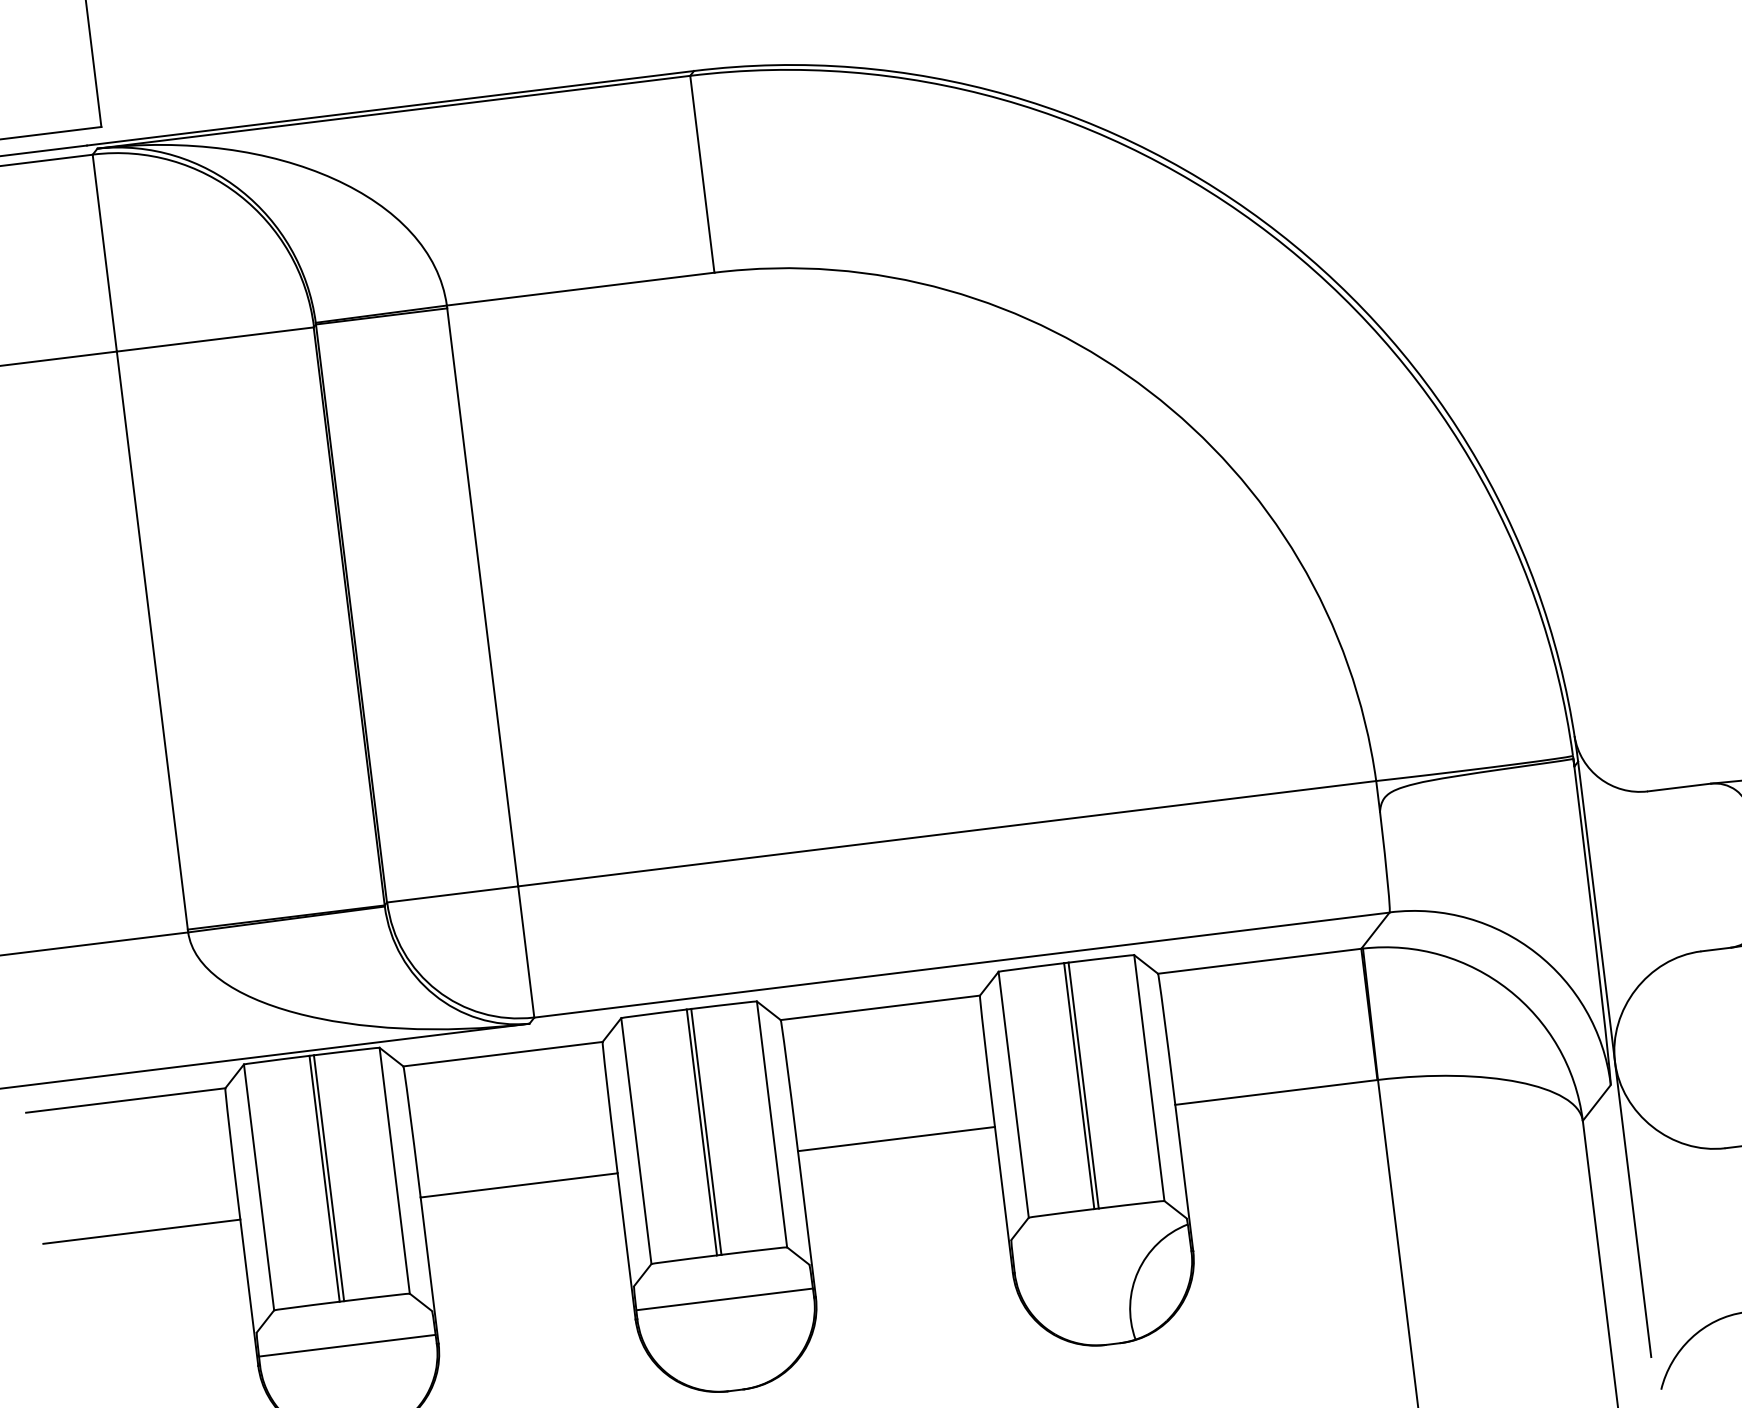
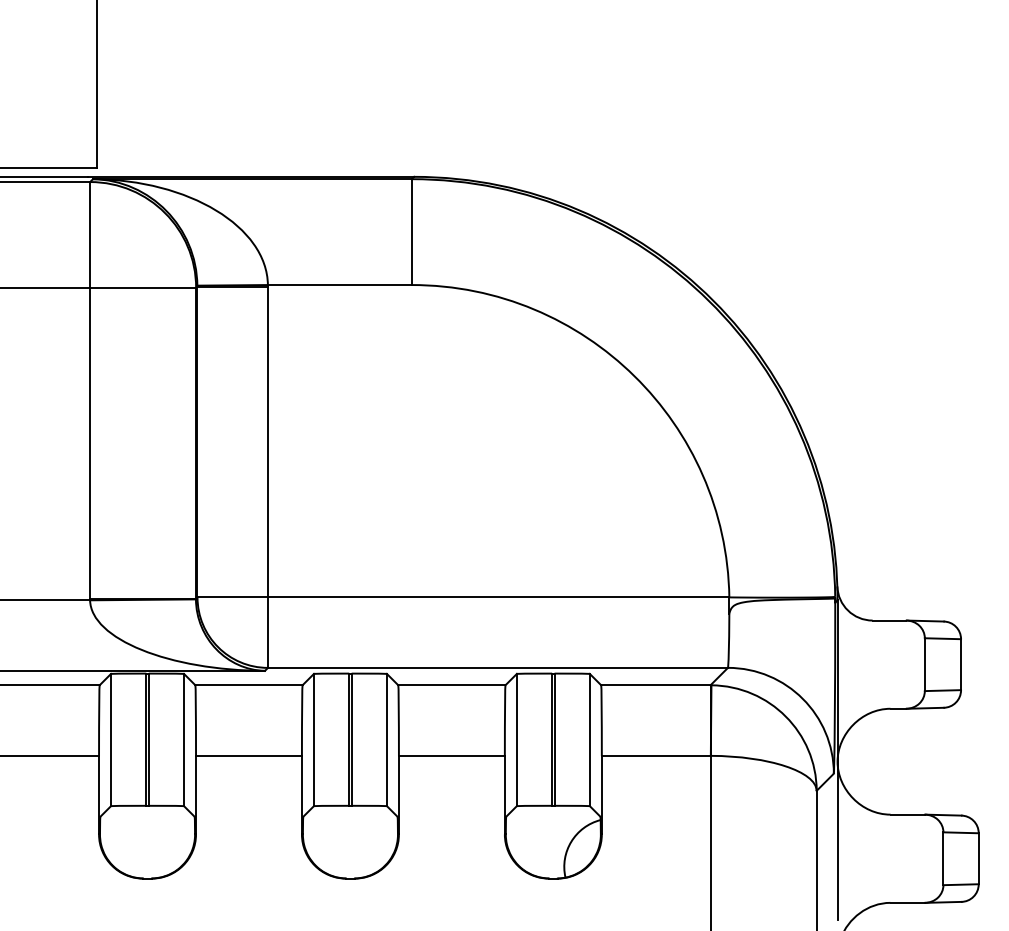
line: (722, 1299) -> (349, 829), removed
line: (347, 1345) -> (147, 829), removed

